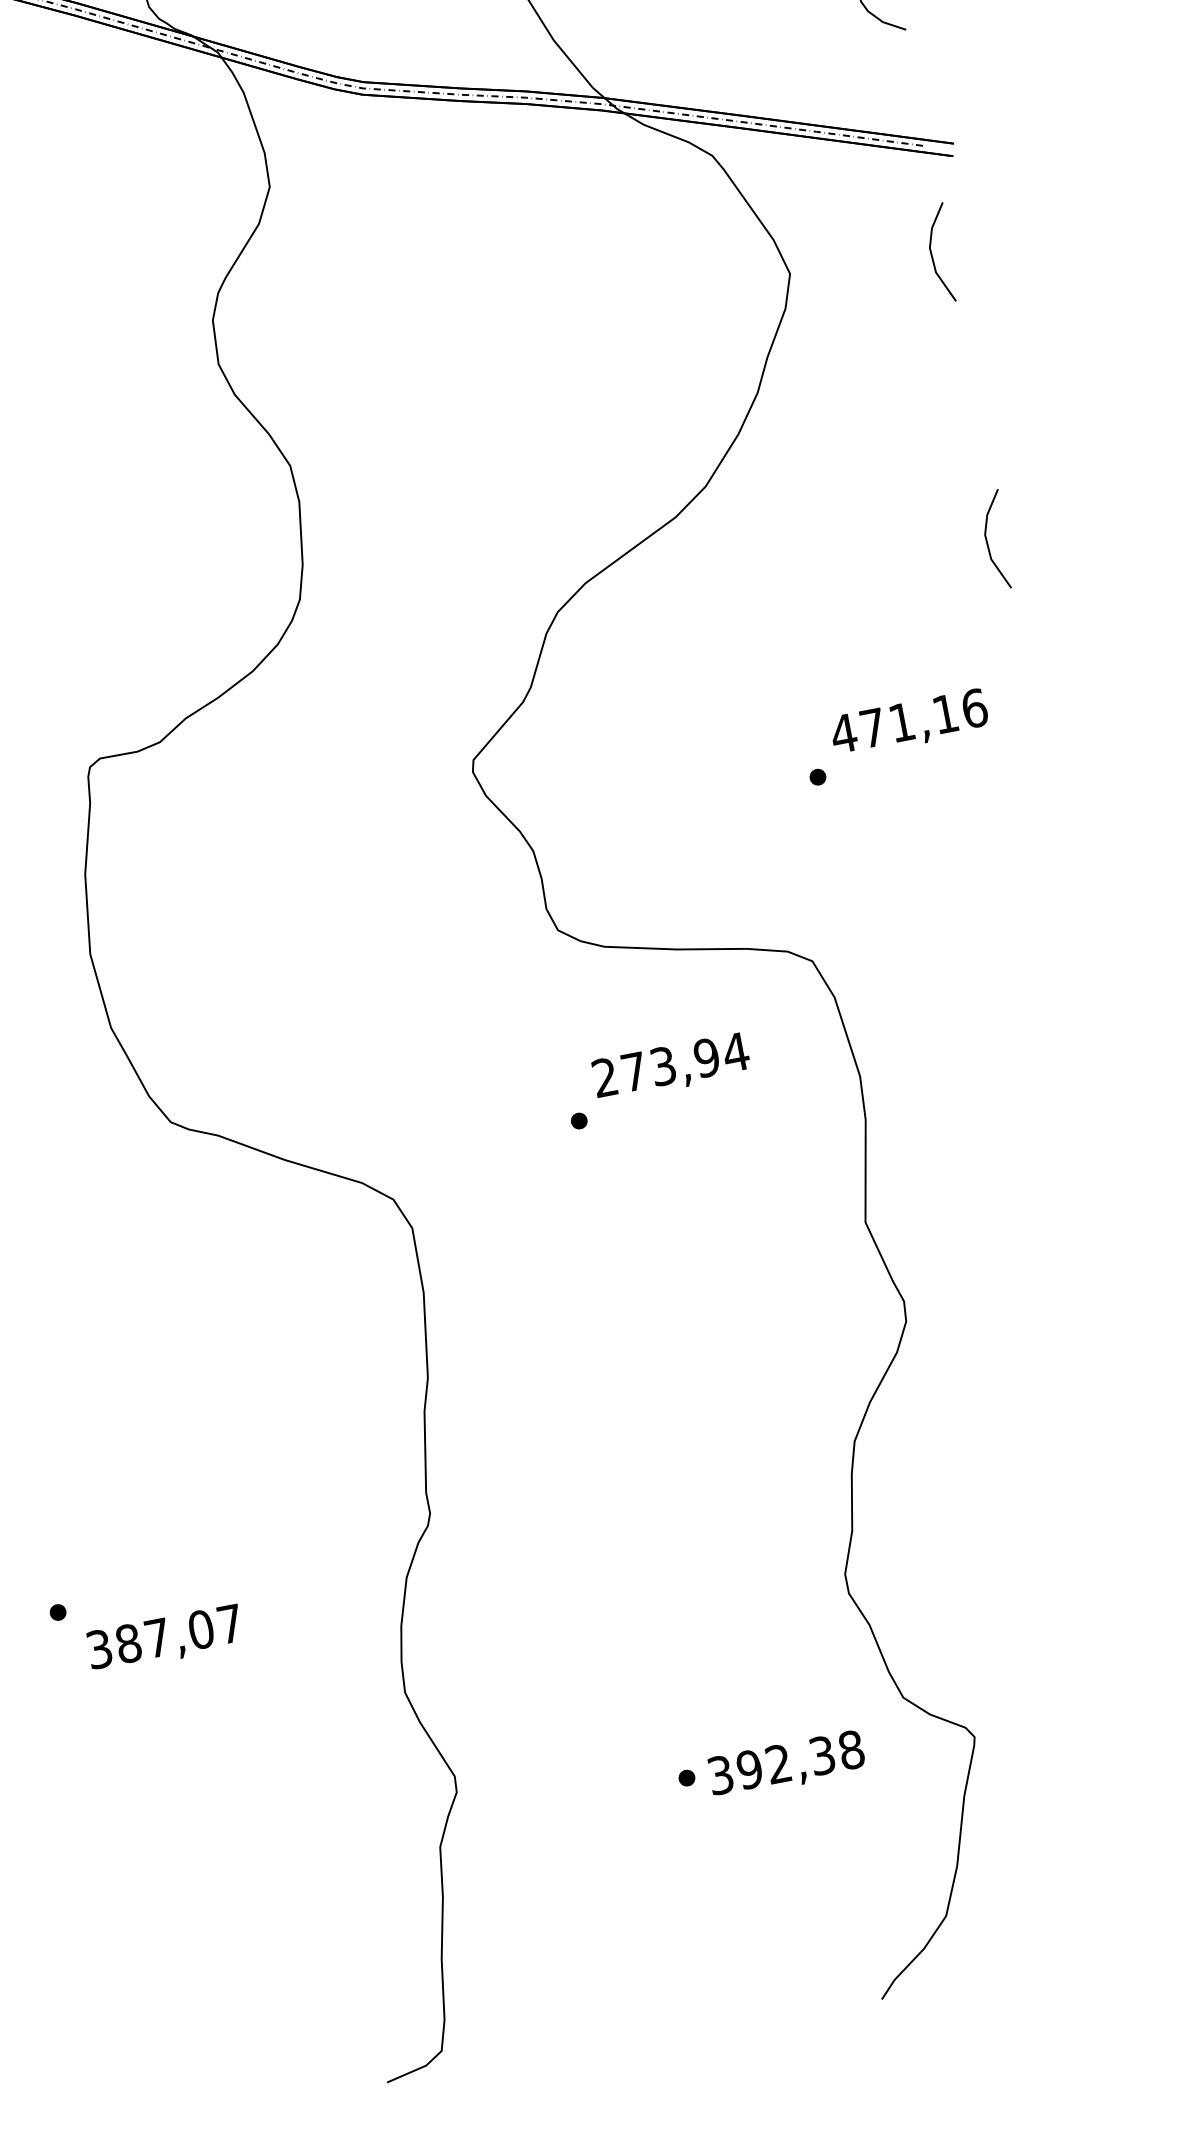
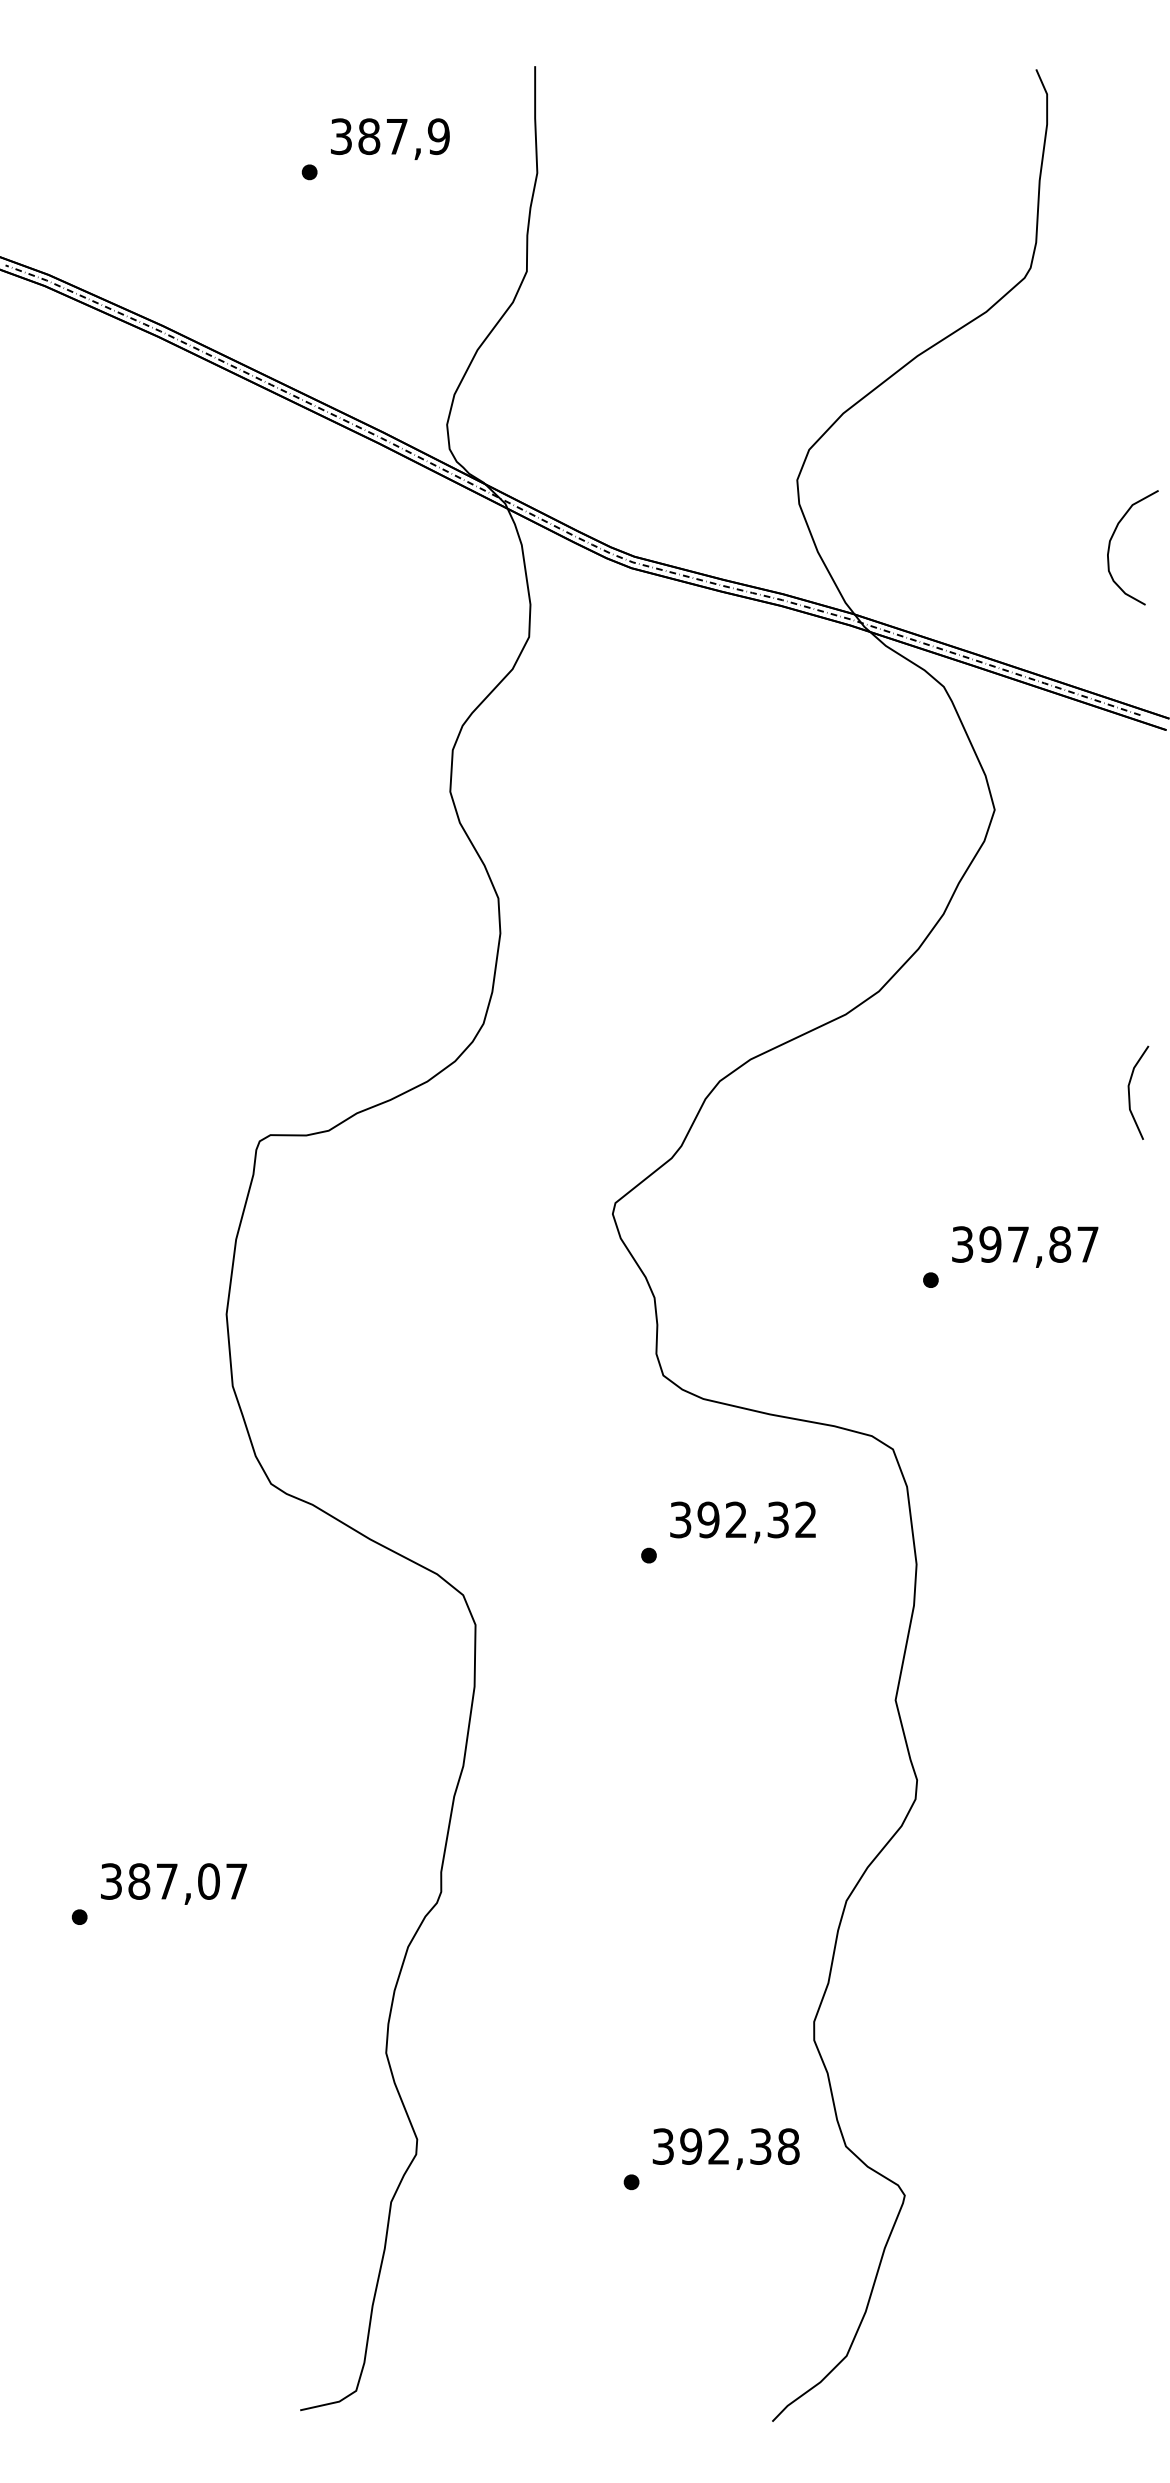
line: (933, 258) -> (1130, 821), removed
text: (909, 720) -> (1025, 1244), 471,16 -> 397,87
text: (670, 1064) -> (743, 1519), 273,94 -> 392,32
text: (164, 1638) -> (173, 1883), moved
text: (785, 1764) -> (725, 2148), moved

